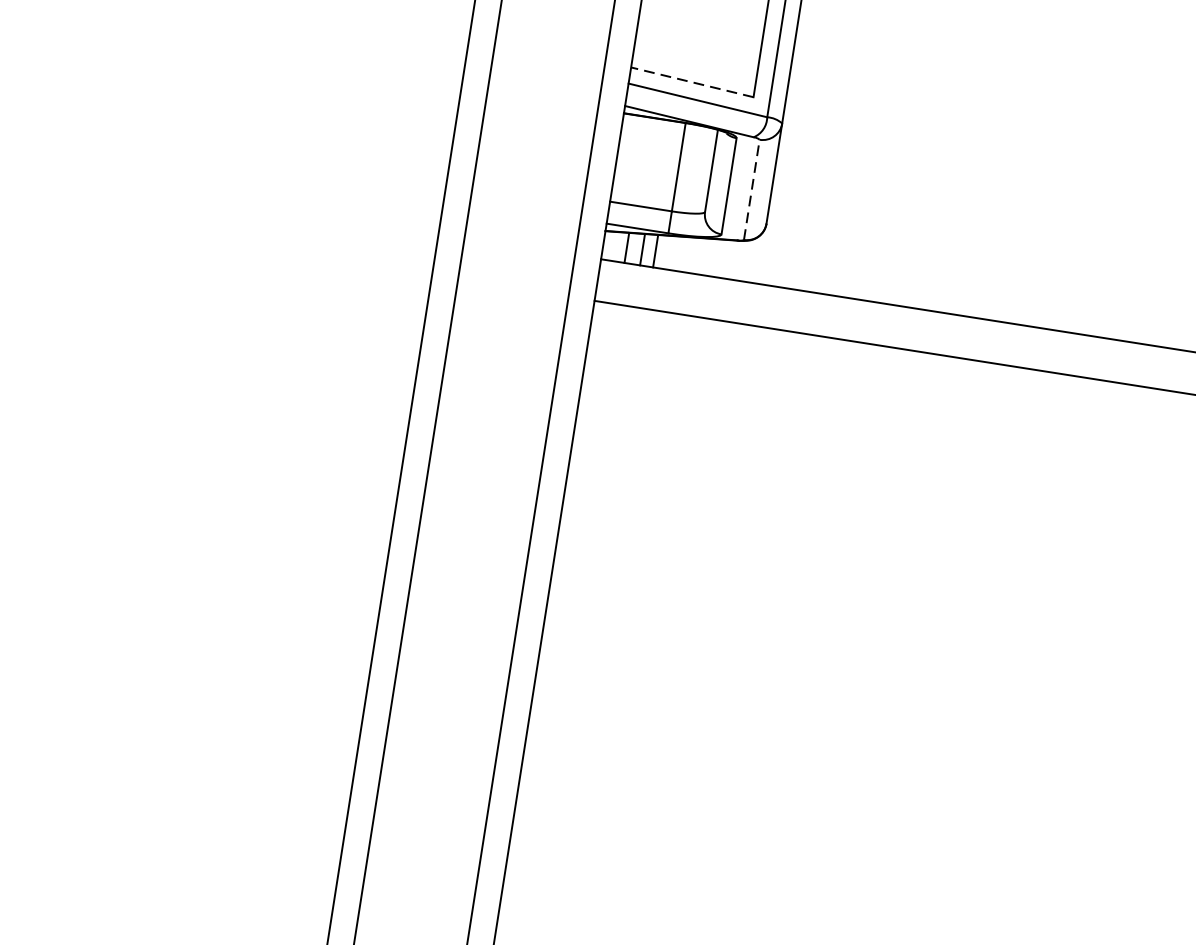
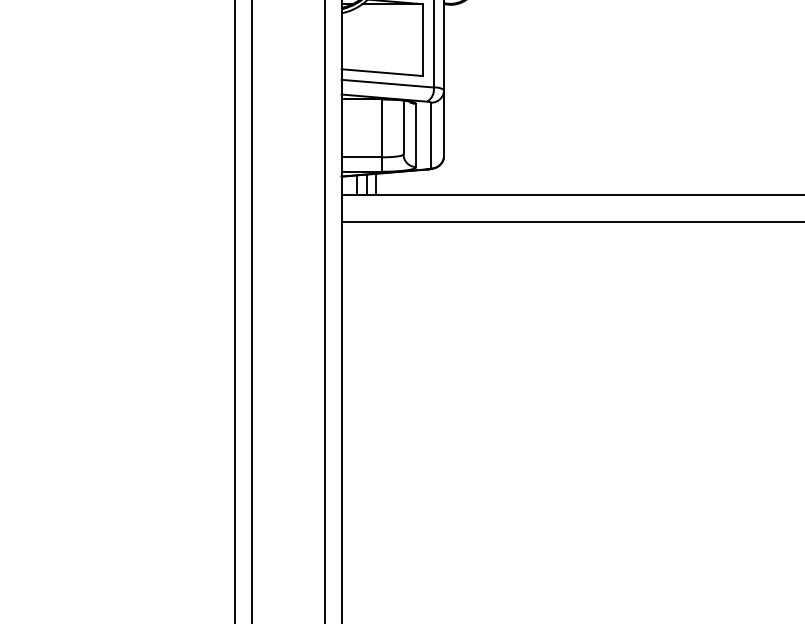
line: (692, 82) -> (382, 72), dashed -> solid
line: (752, 189) -> (431, 135), dashed -> solid

